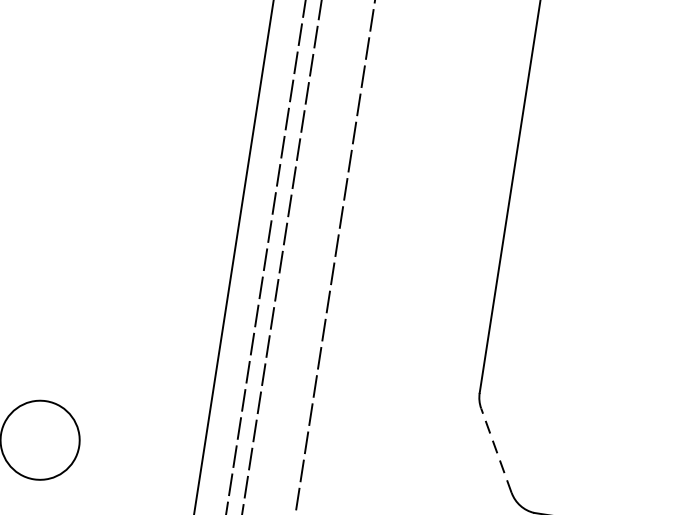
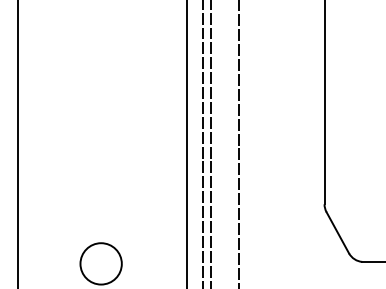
line: (495, 450) -> (337, 232), dashed -> solid

